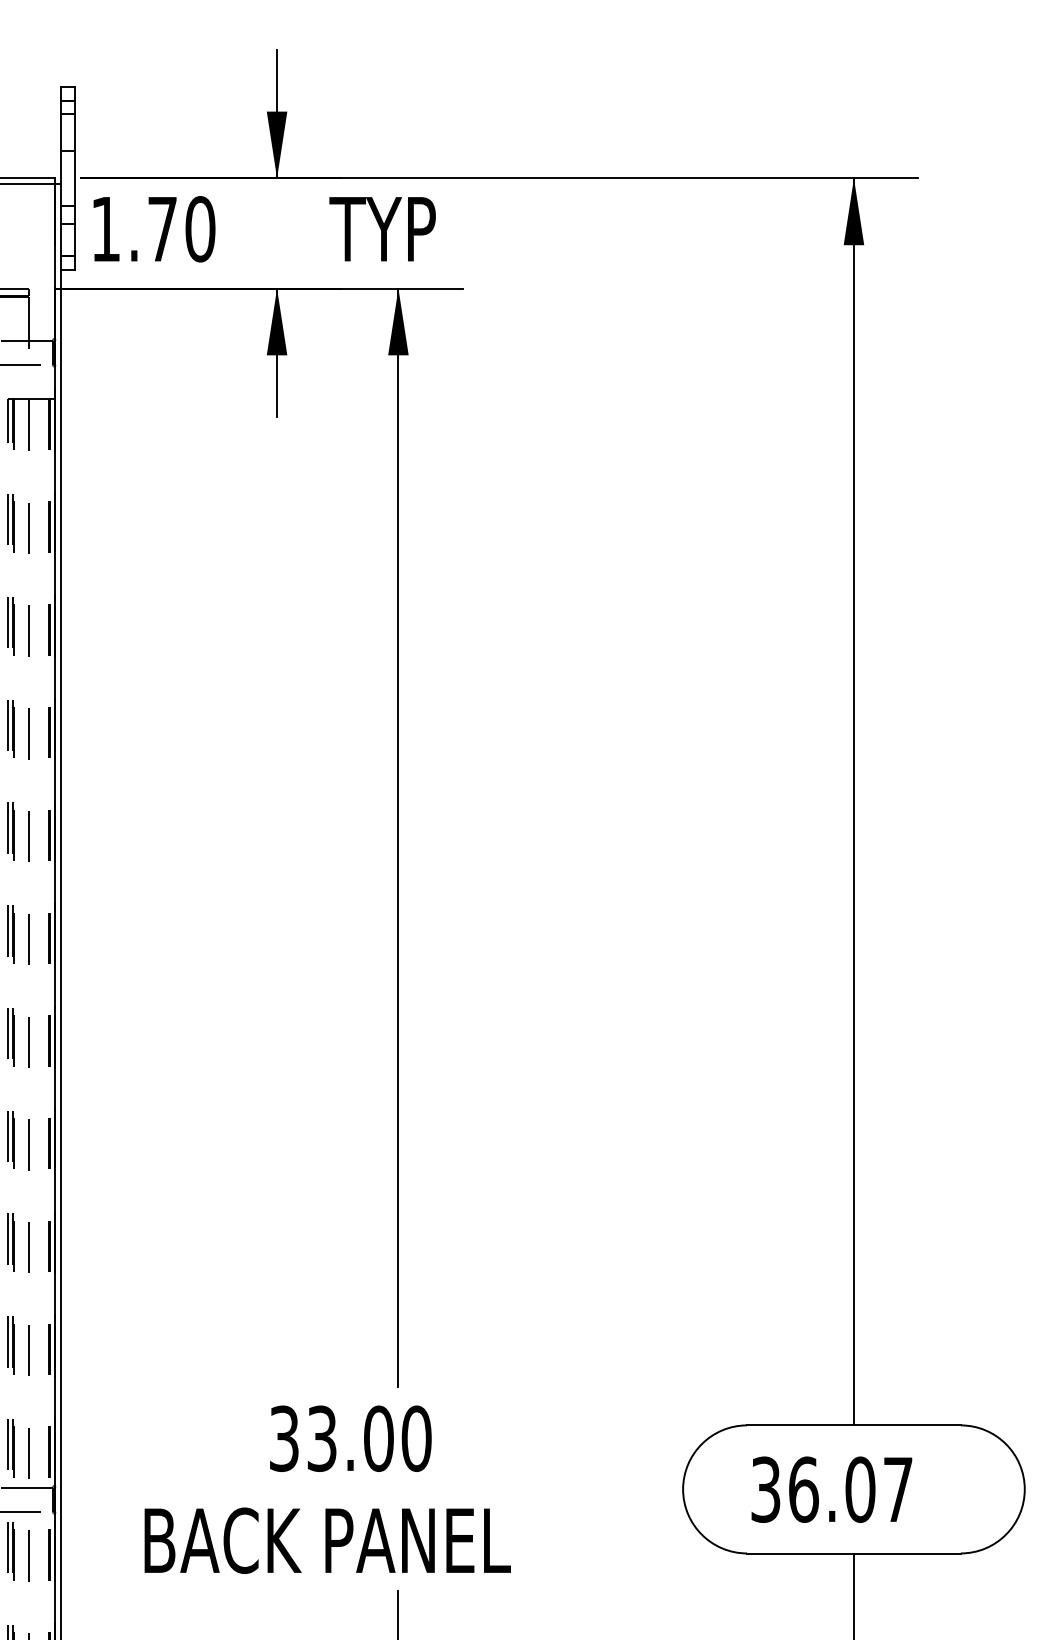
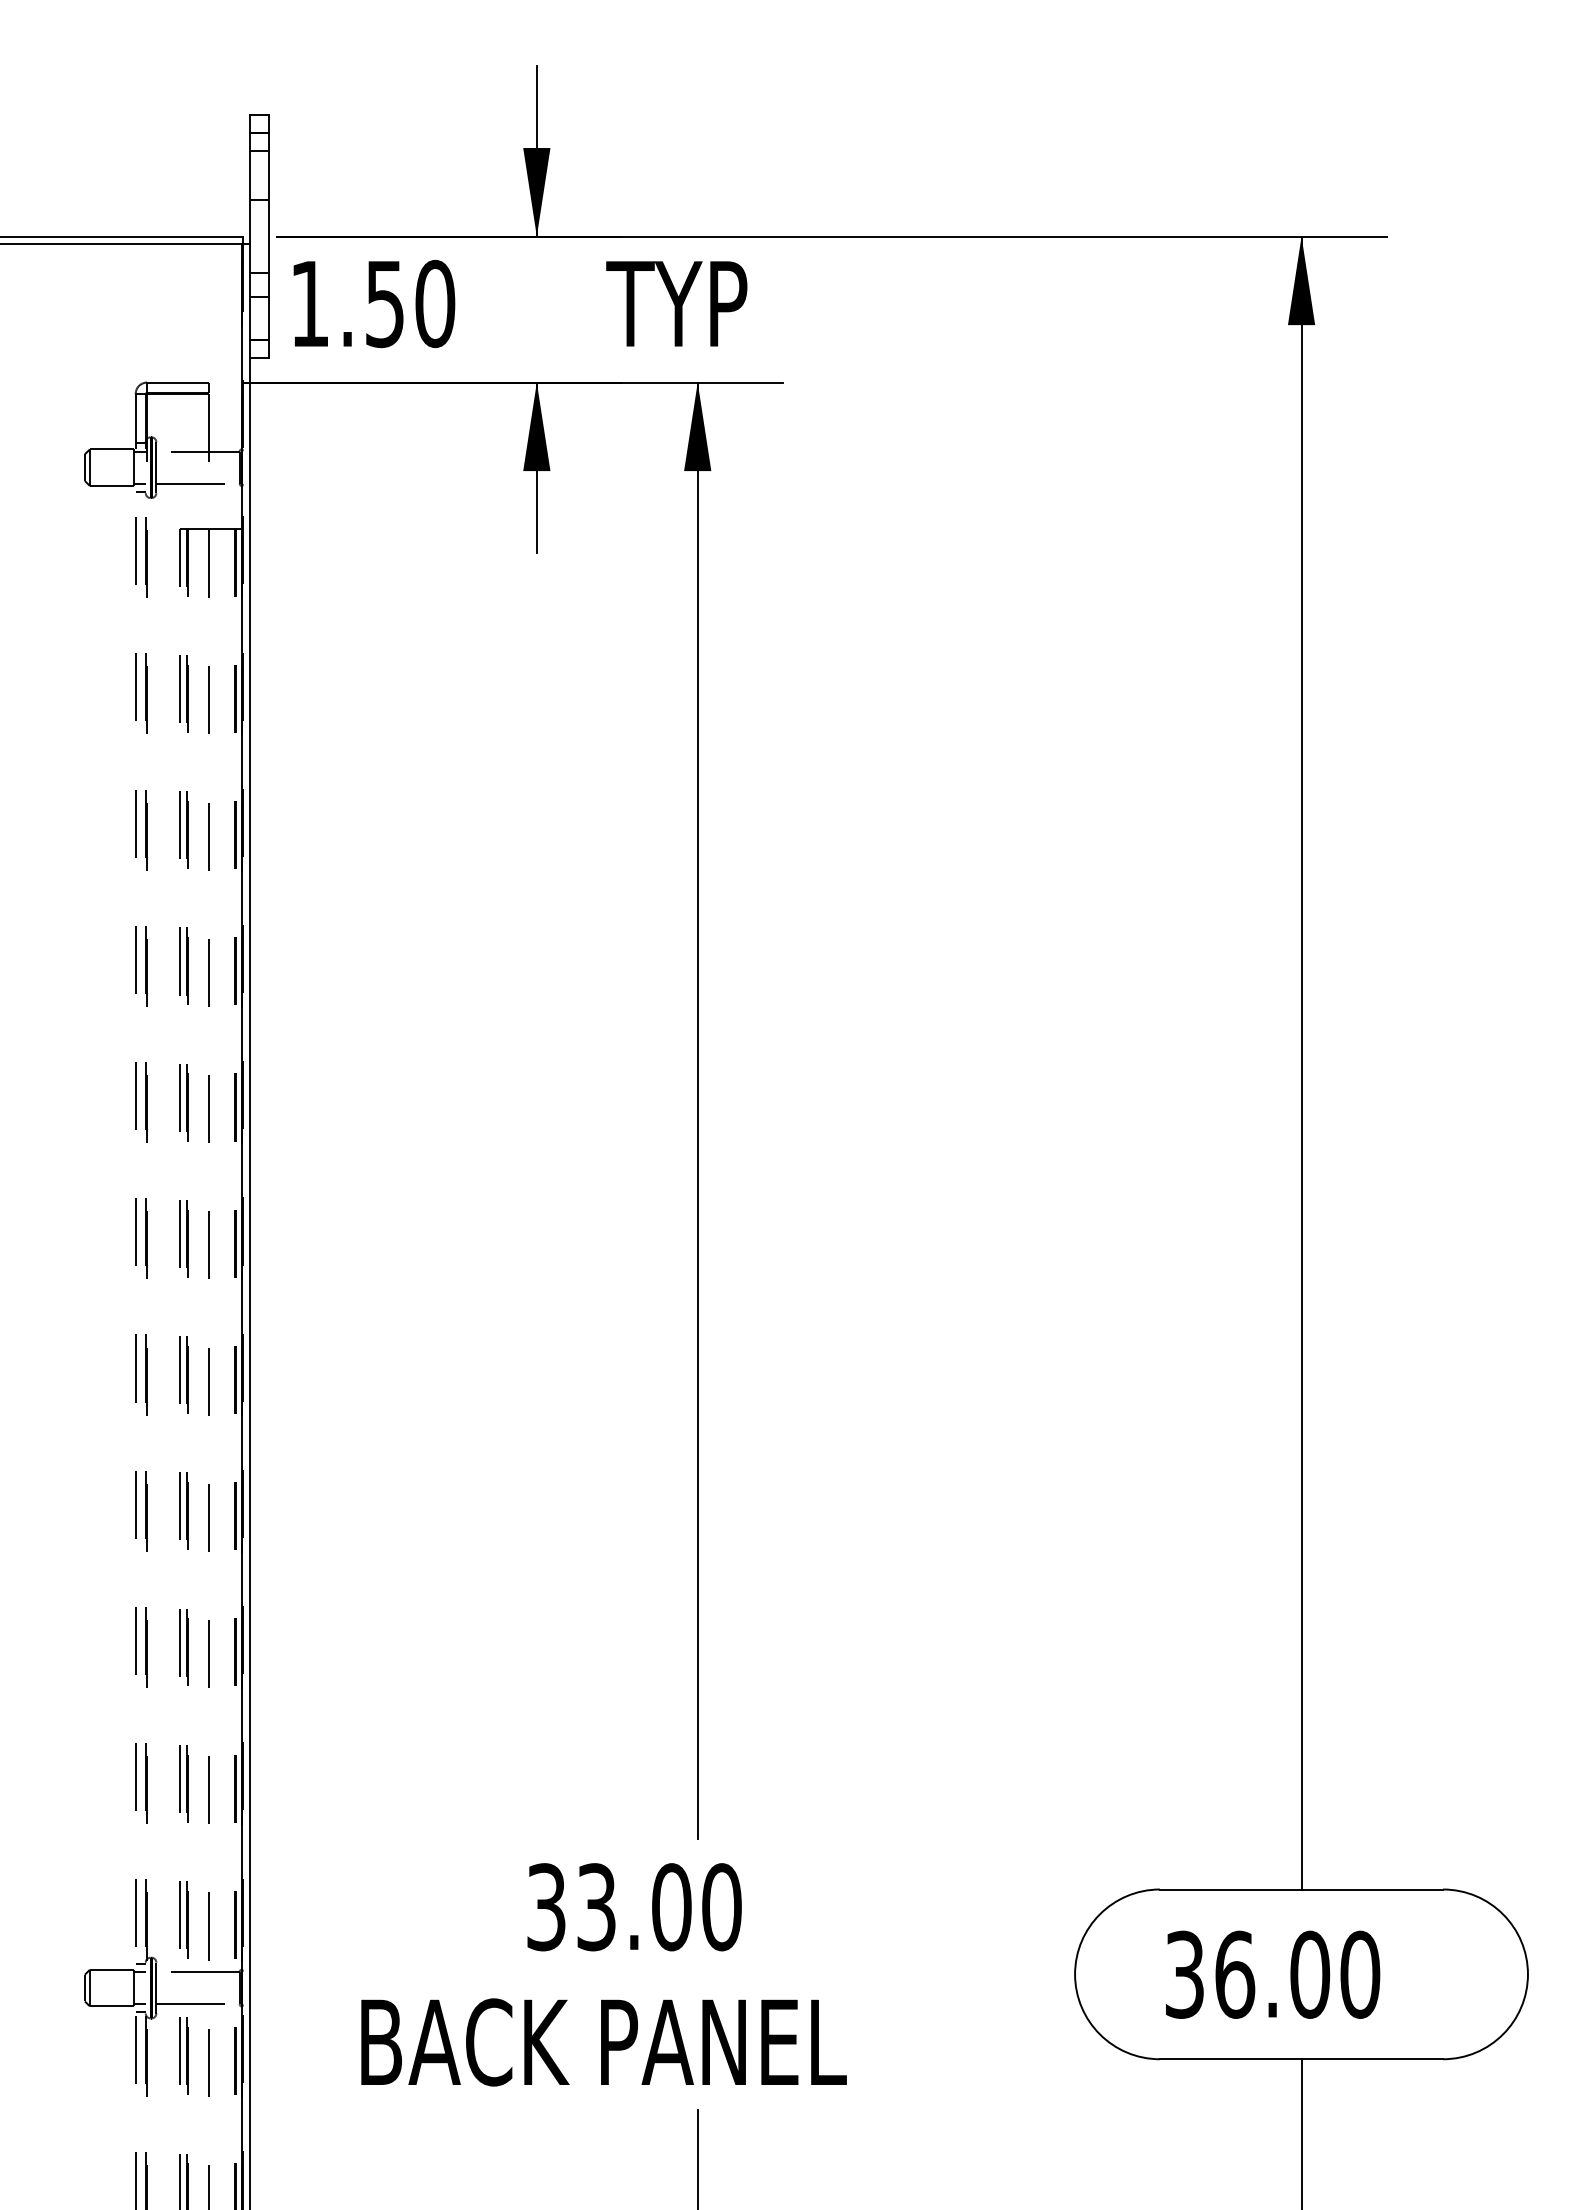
text: (162, 229) -> (384, 304), 1.70 -> 1.50
text: (898, 1489) -> (1360, 1974), 36.07 -> 36.00

